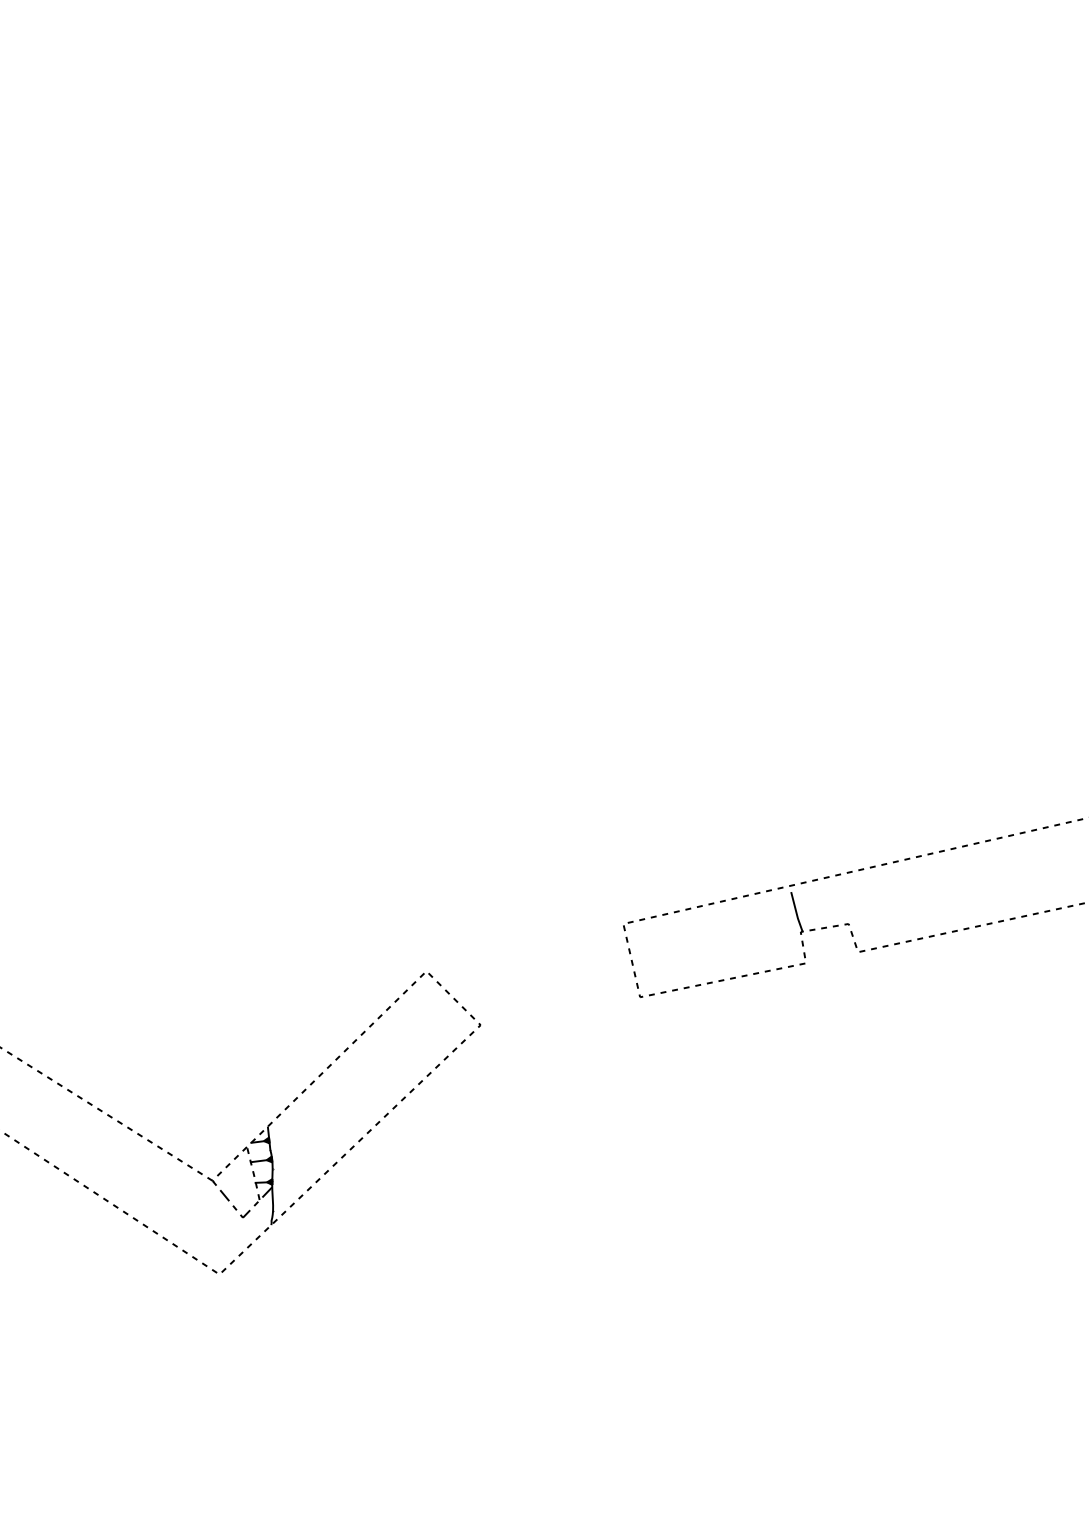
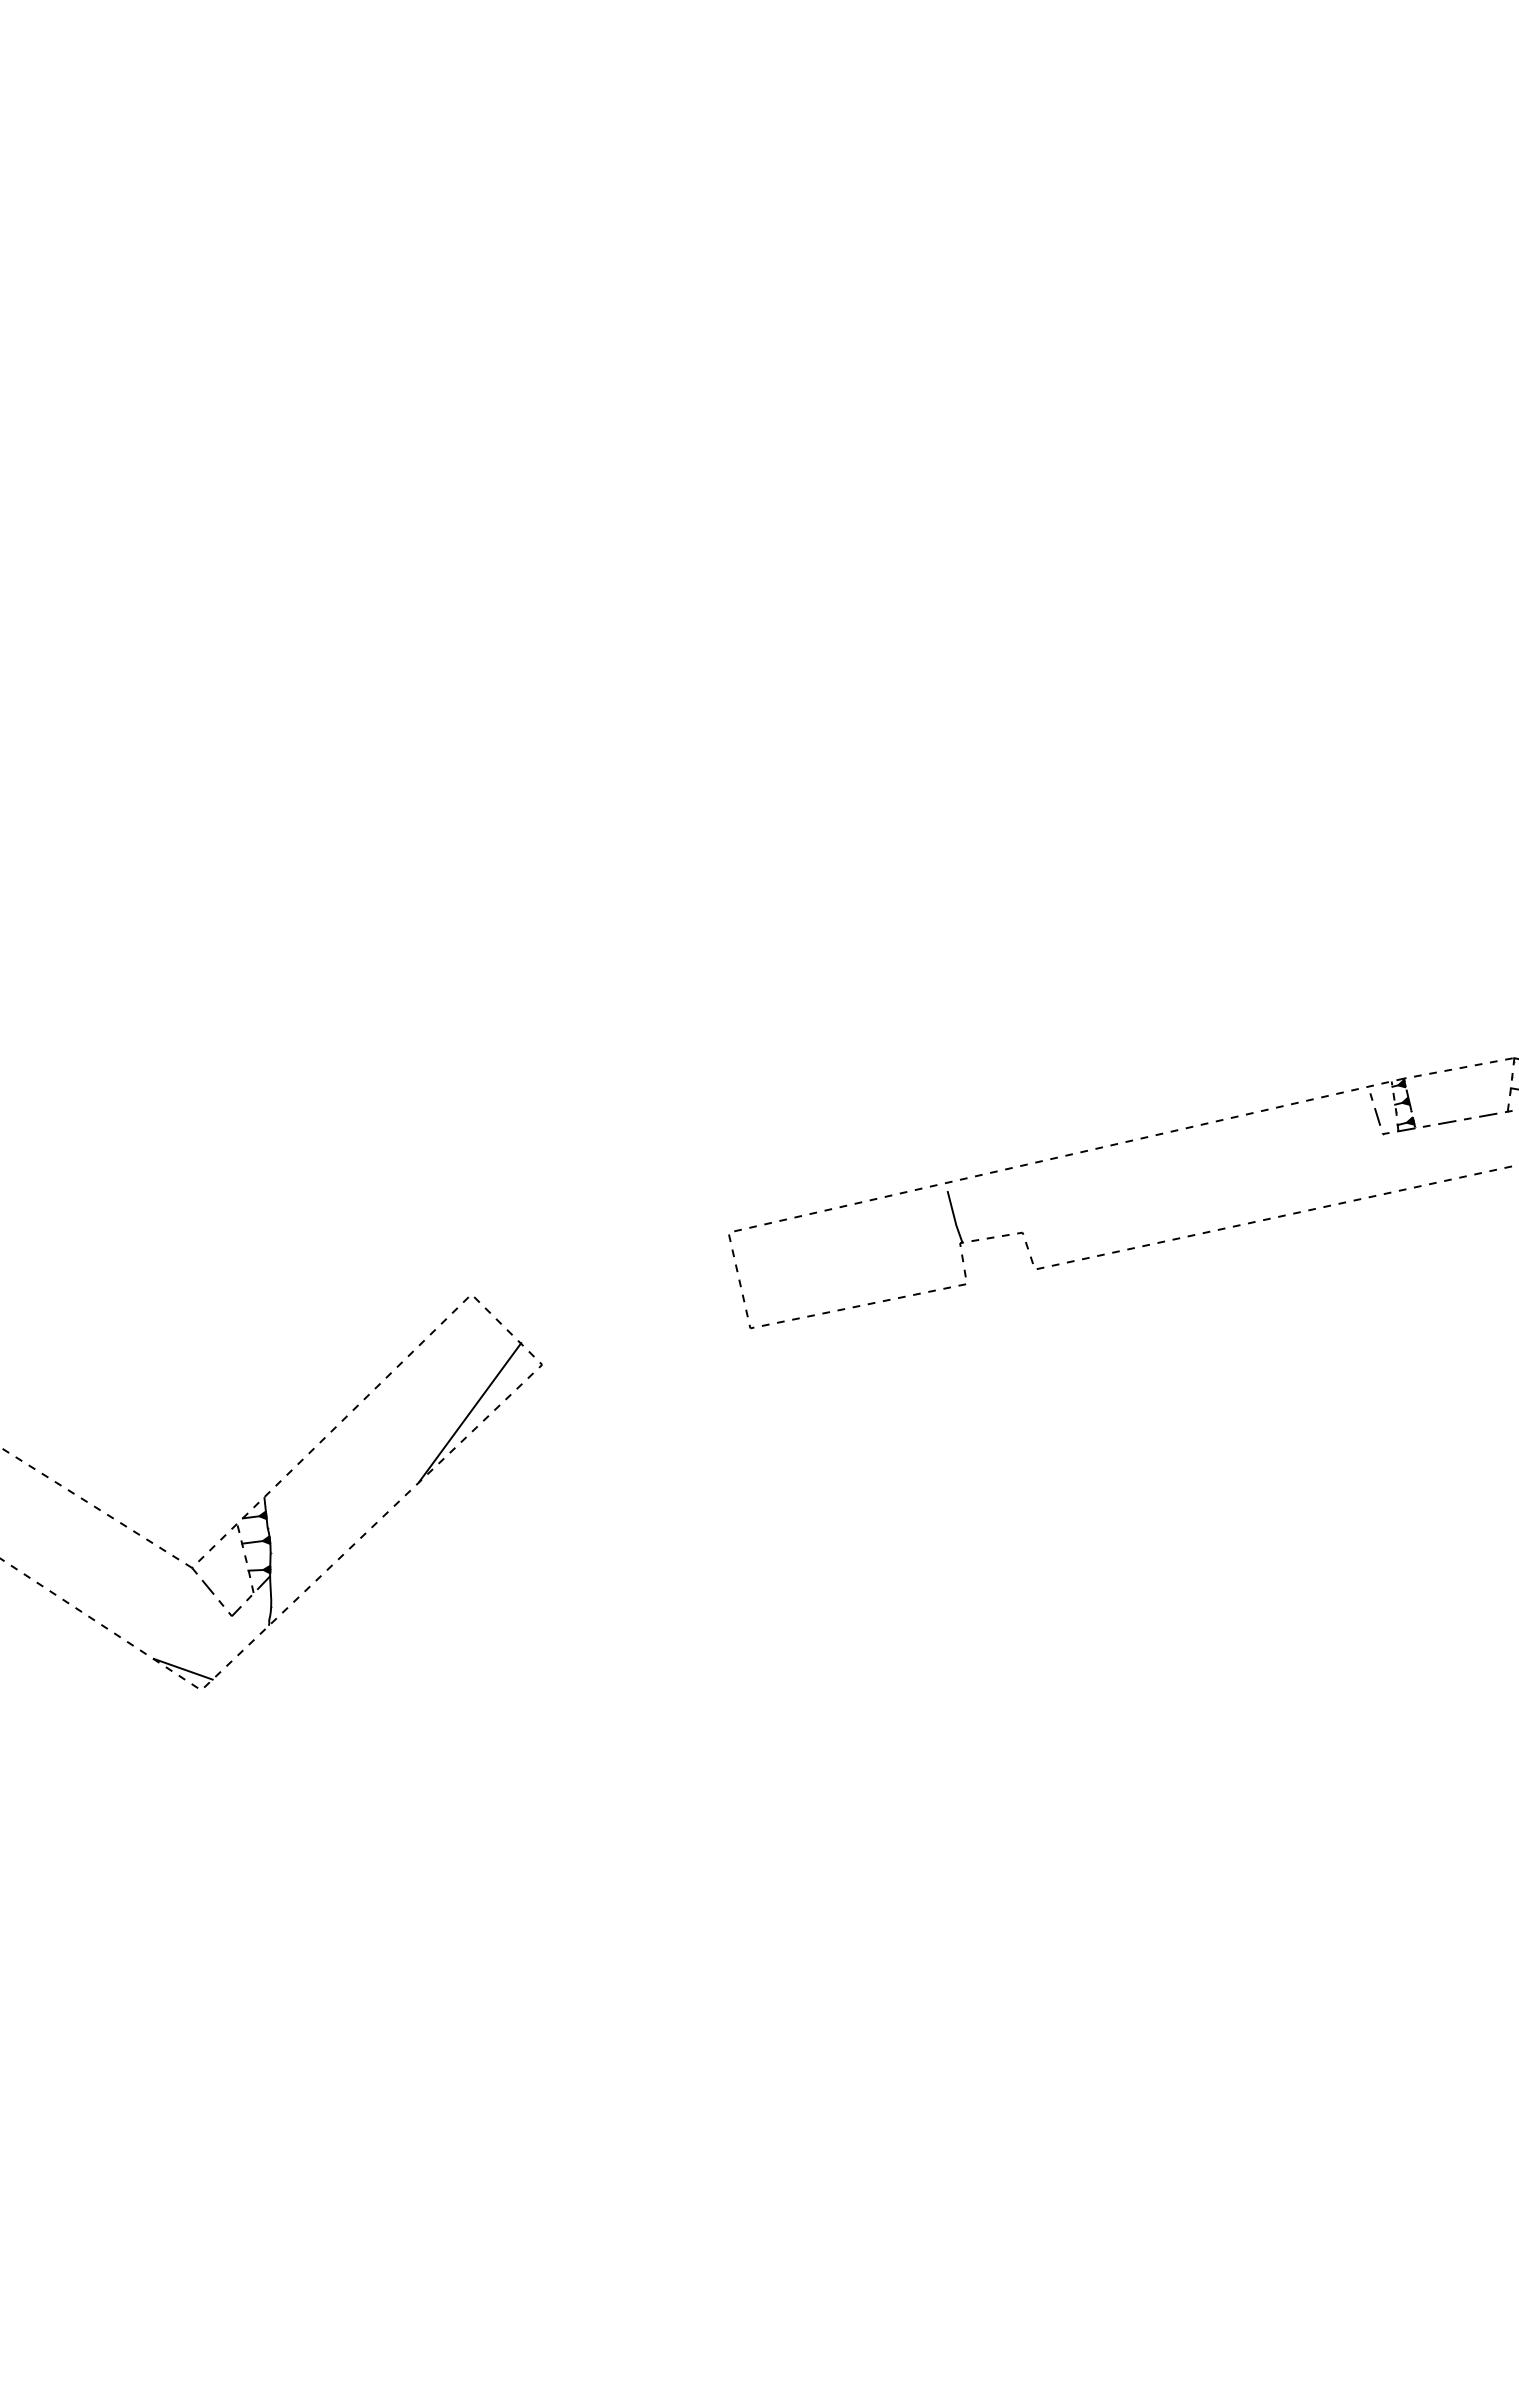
line: (425, 1061) -> (470, 1412), added
line: (205, 1257) -> (183, 1668), added

